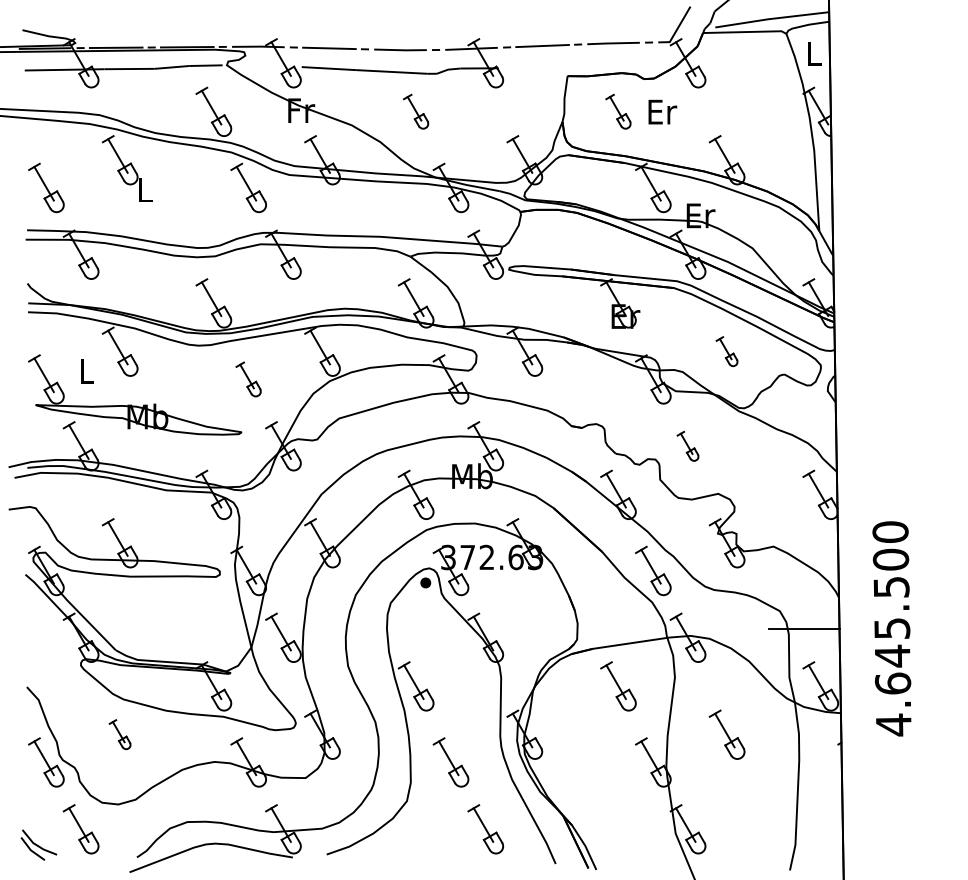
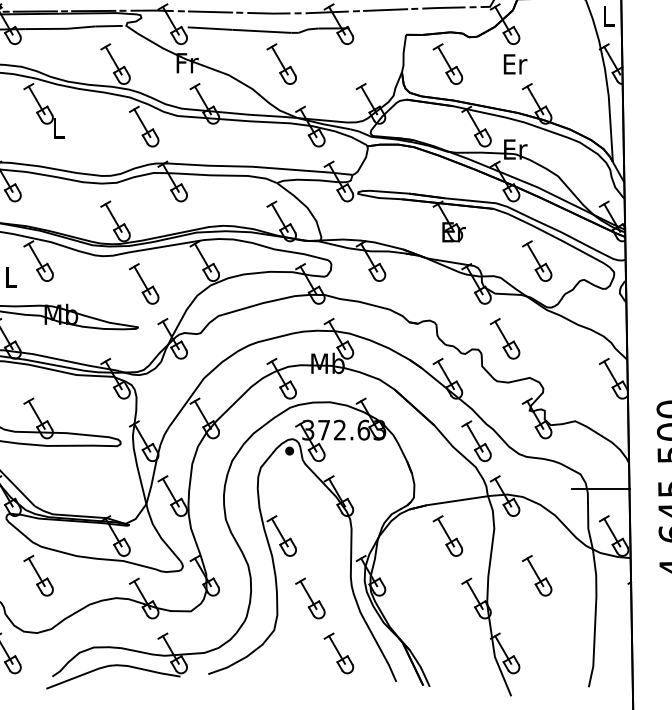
part: (415, 111) -> (281, 63), size x1.43
part: (618, 111) -> (447, 63), size x1.43
text: (662, 111) -> (515, 63), moved
part: (726, 351) -> (536, 260), size x1.67
part: (248, 379) -> (144, 283), size x1.43
part: (687, 446) -> (504, 339), size x1.67
part: (119, 734) -> (38, 575), size x1.67

